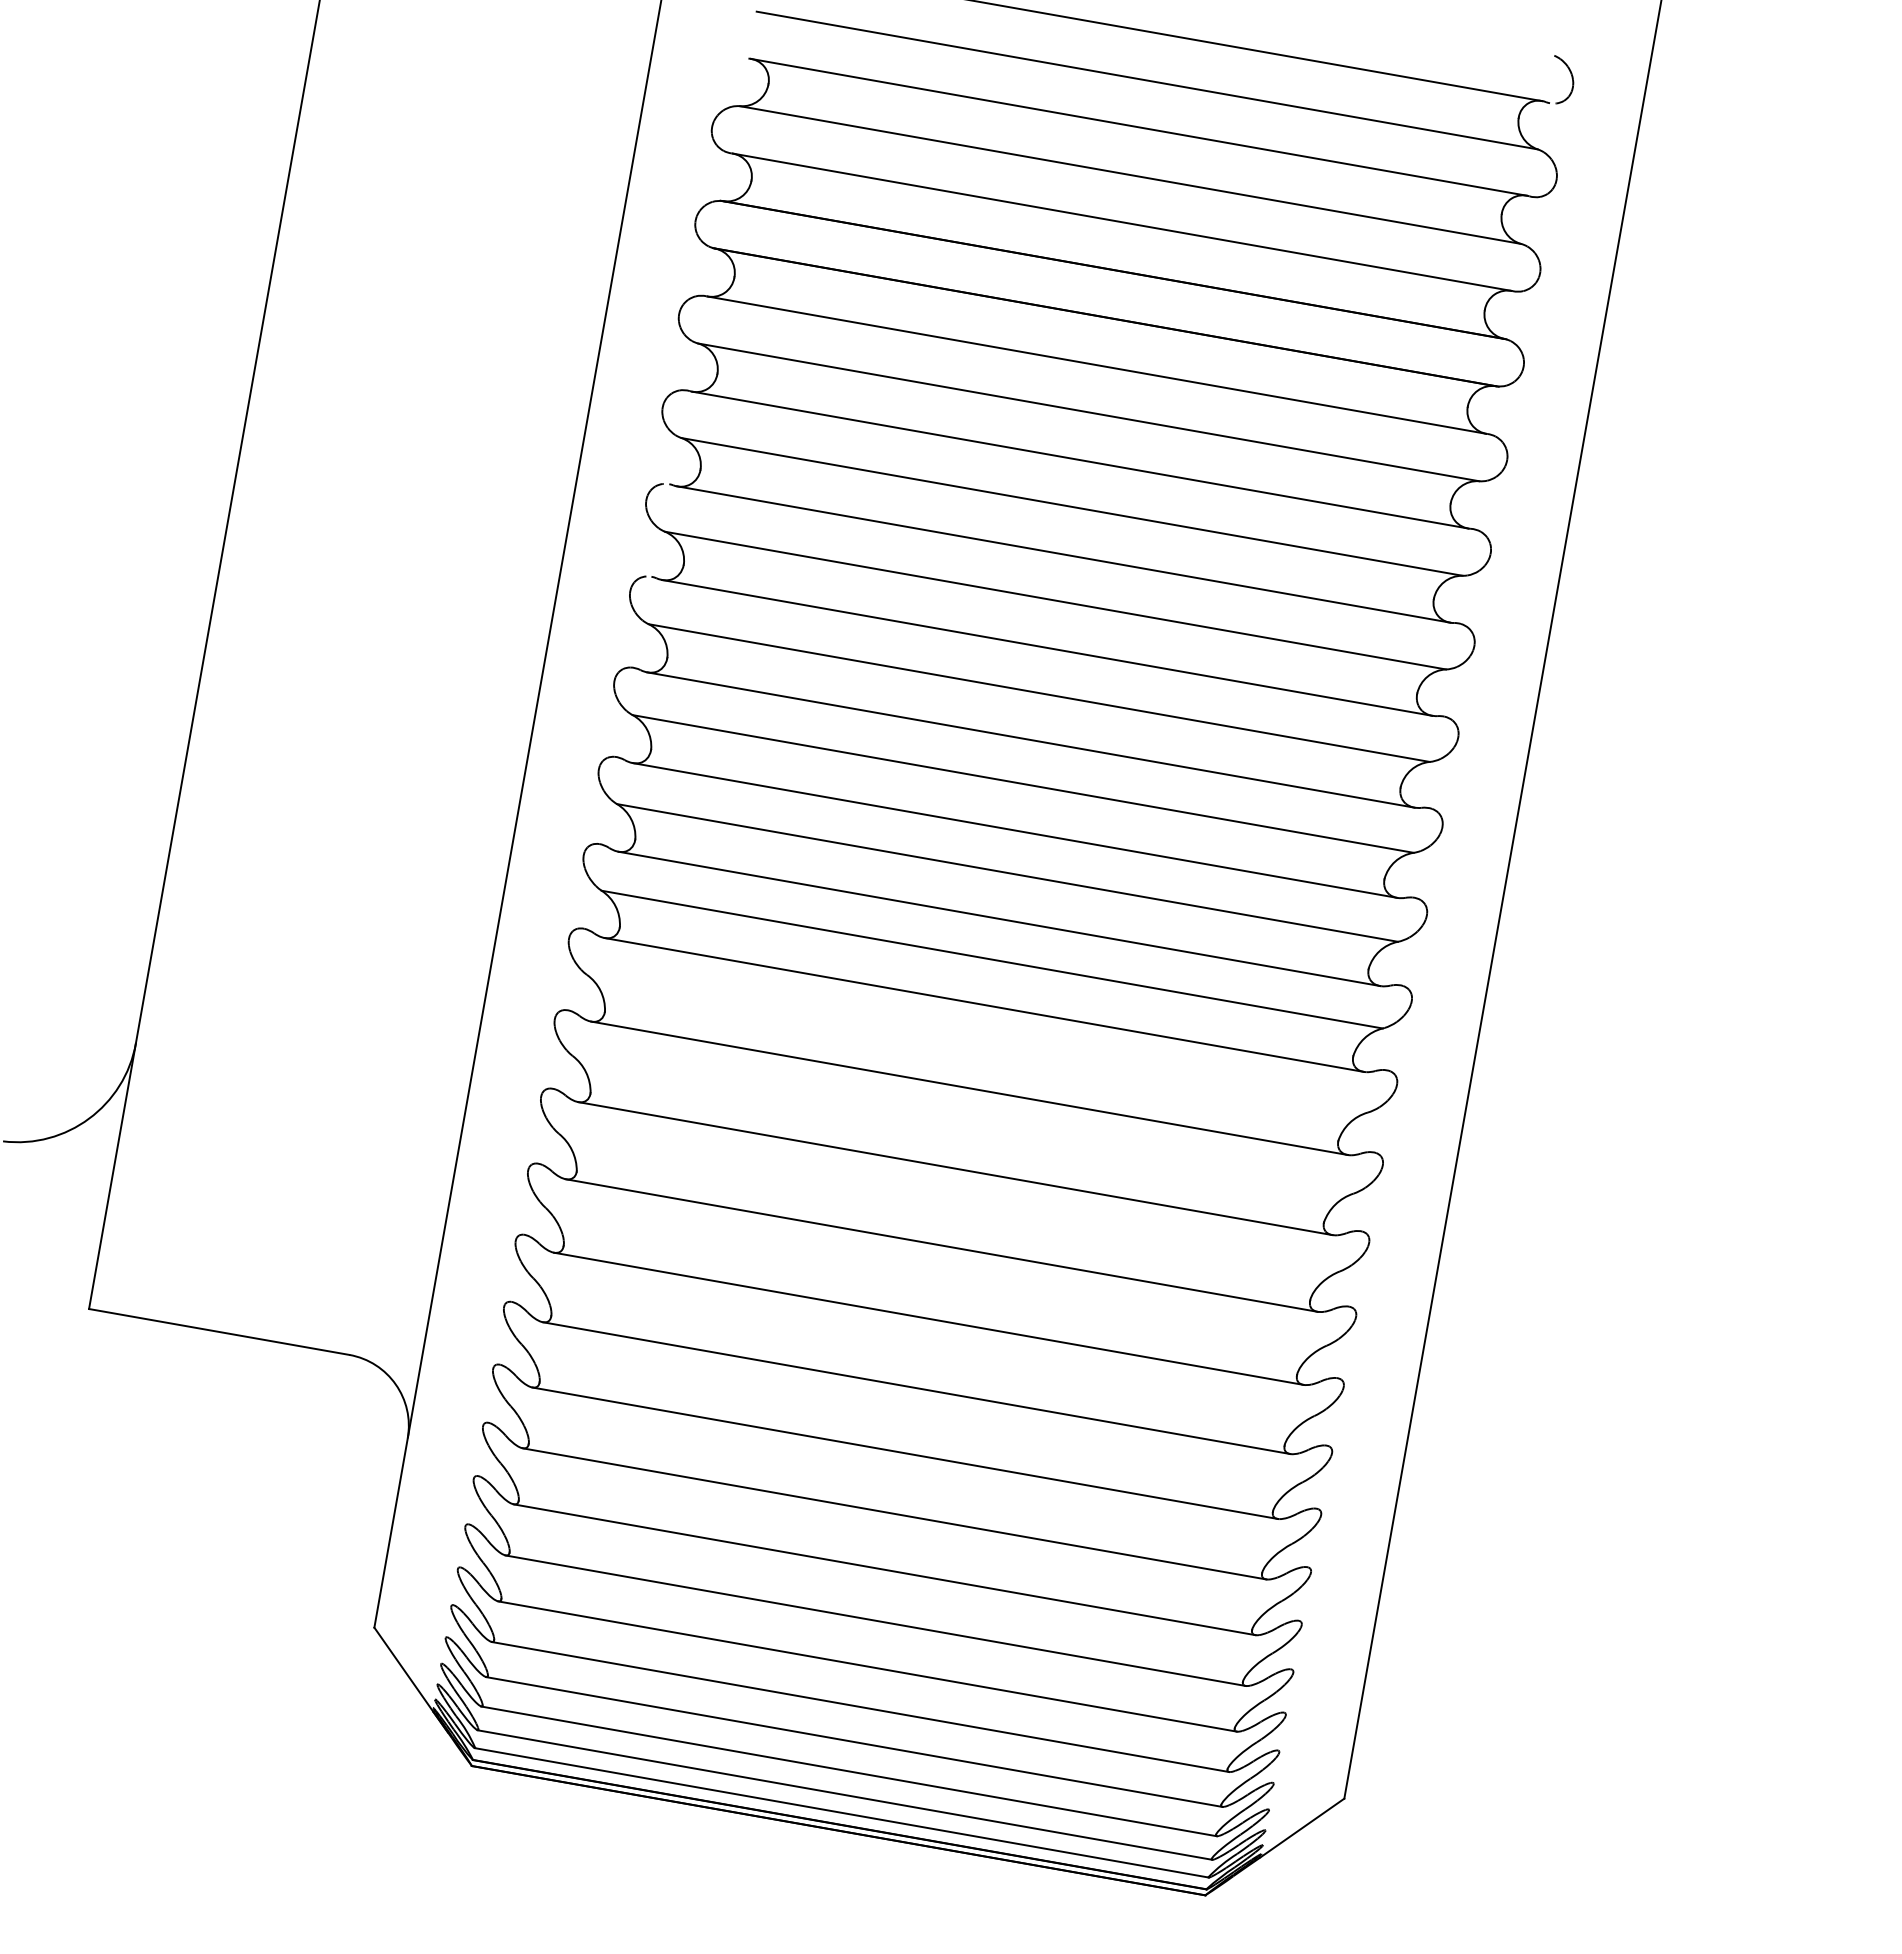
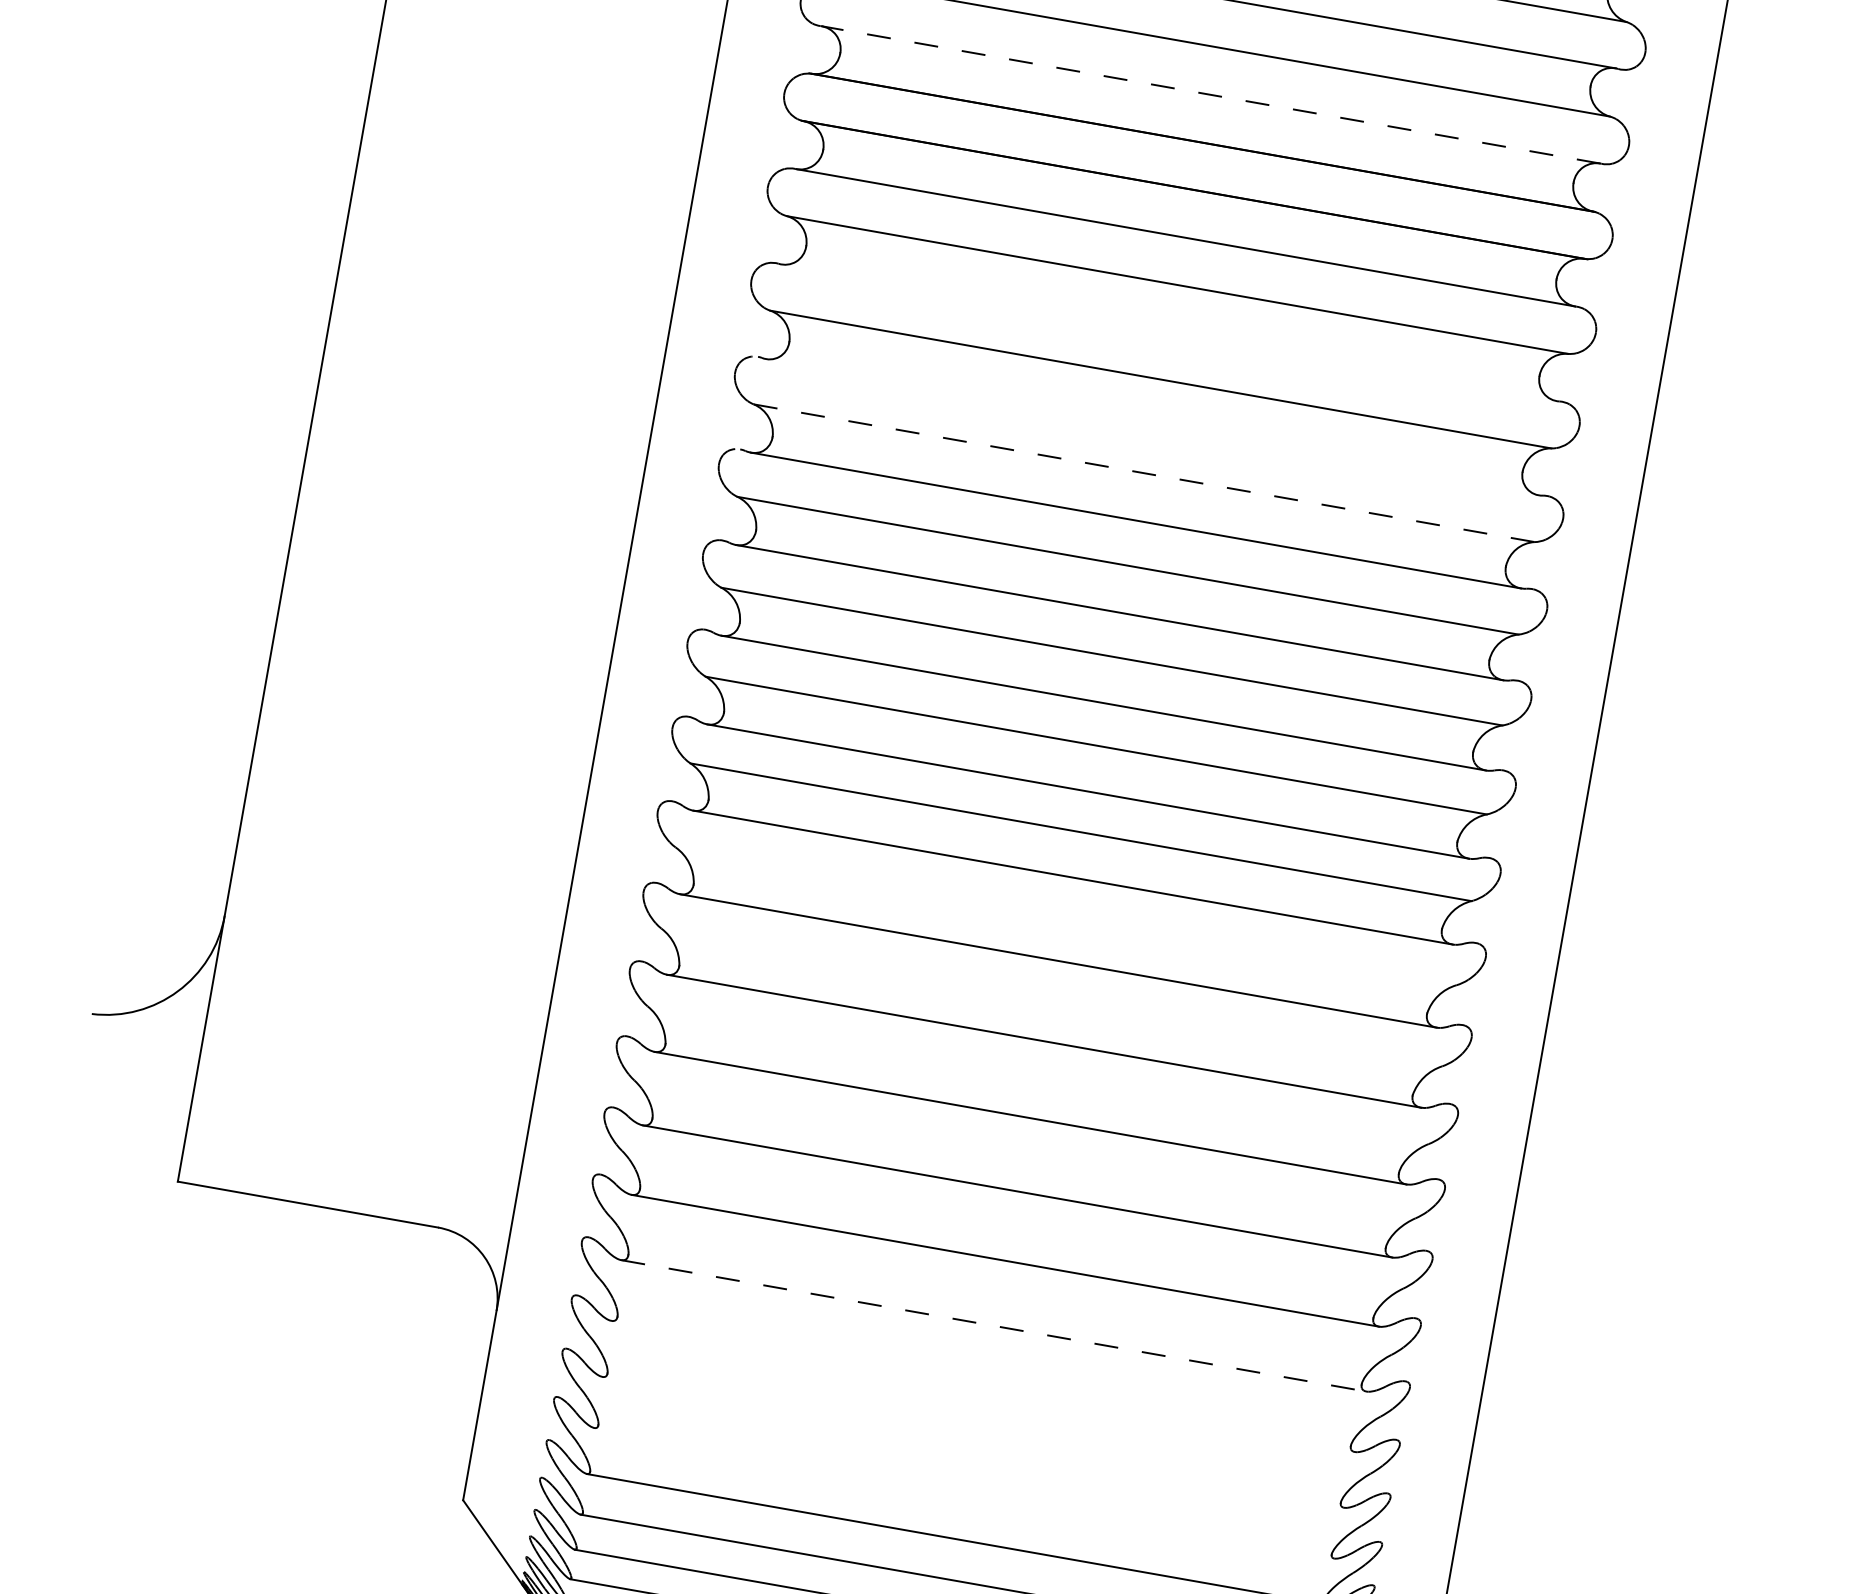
line: (1121, 222) -> (1210, 95), solid -> dashed
line: (1080, 459) -> (1169, 332), removed
line: (1063, 554) -> (1152, 427), removed
line: (1055, 600) -> (1144, 473), solid -> dashed
line: (905, 1453) -> (994, 1326), solid -> dashed
line: (894, 1513) -> (983, 1386), removed
line: (884, 1569) -> (973, 1442), removed
line: (875, 1620) -> (964, 1493), removed

